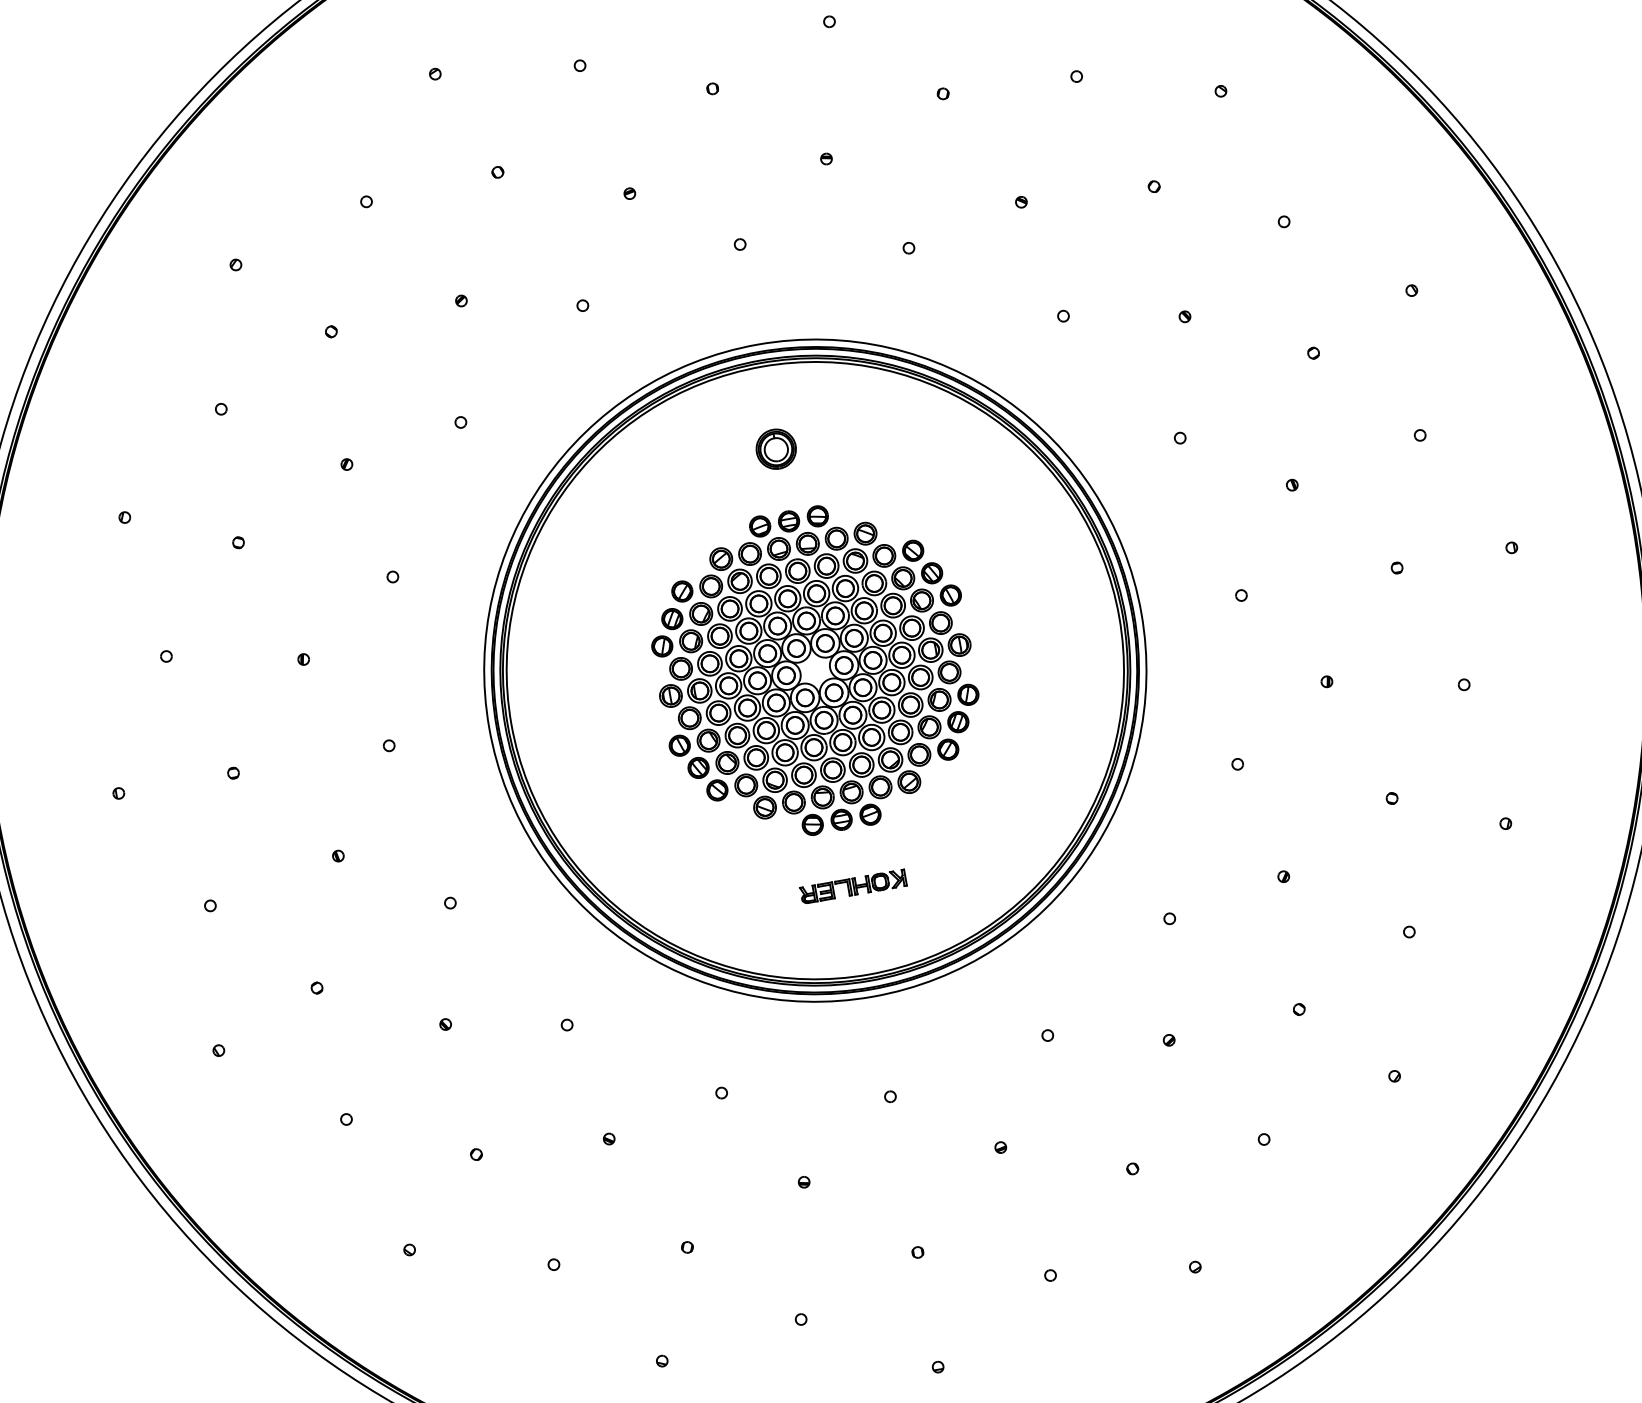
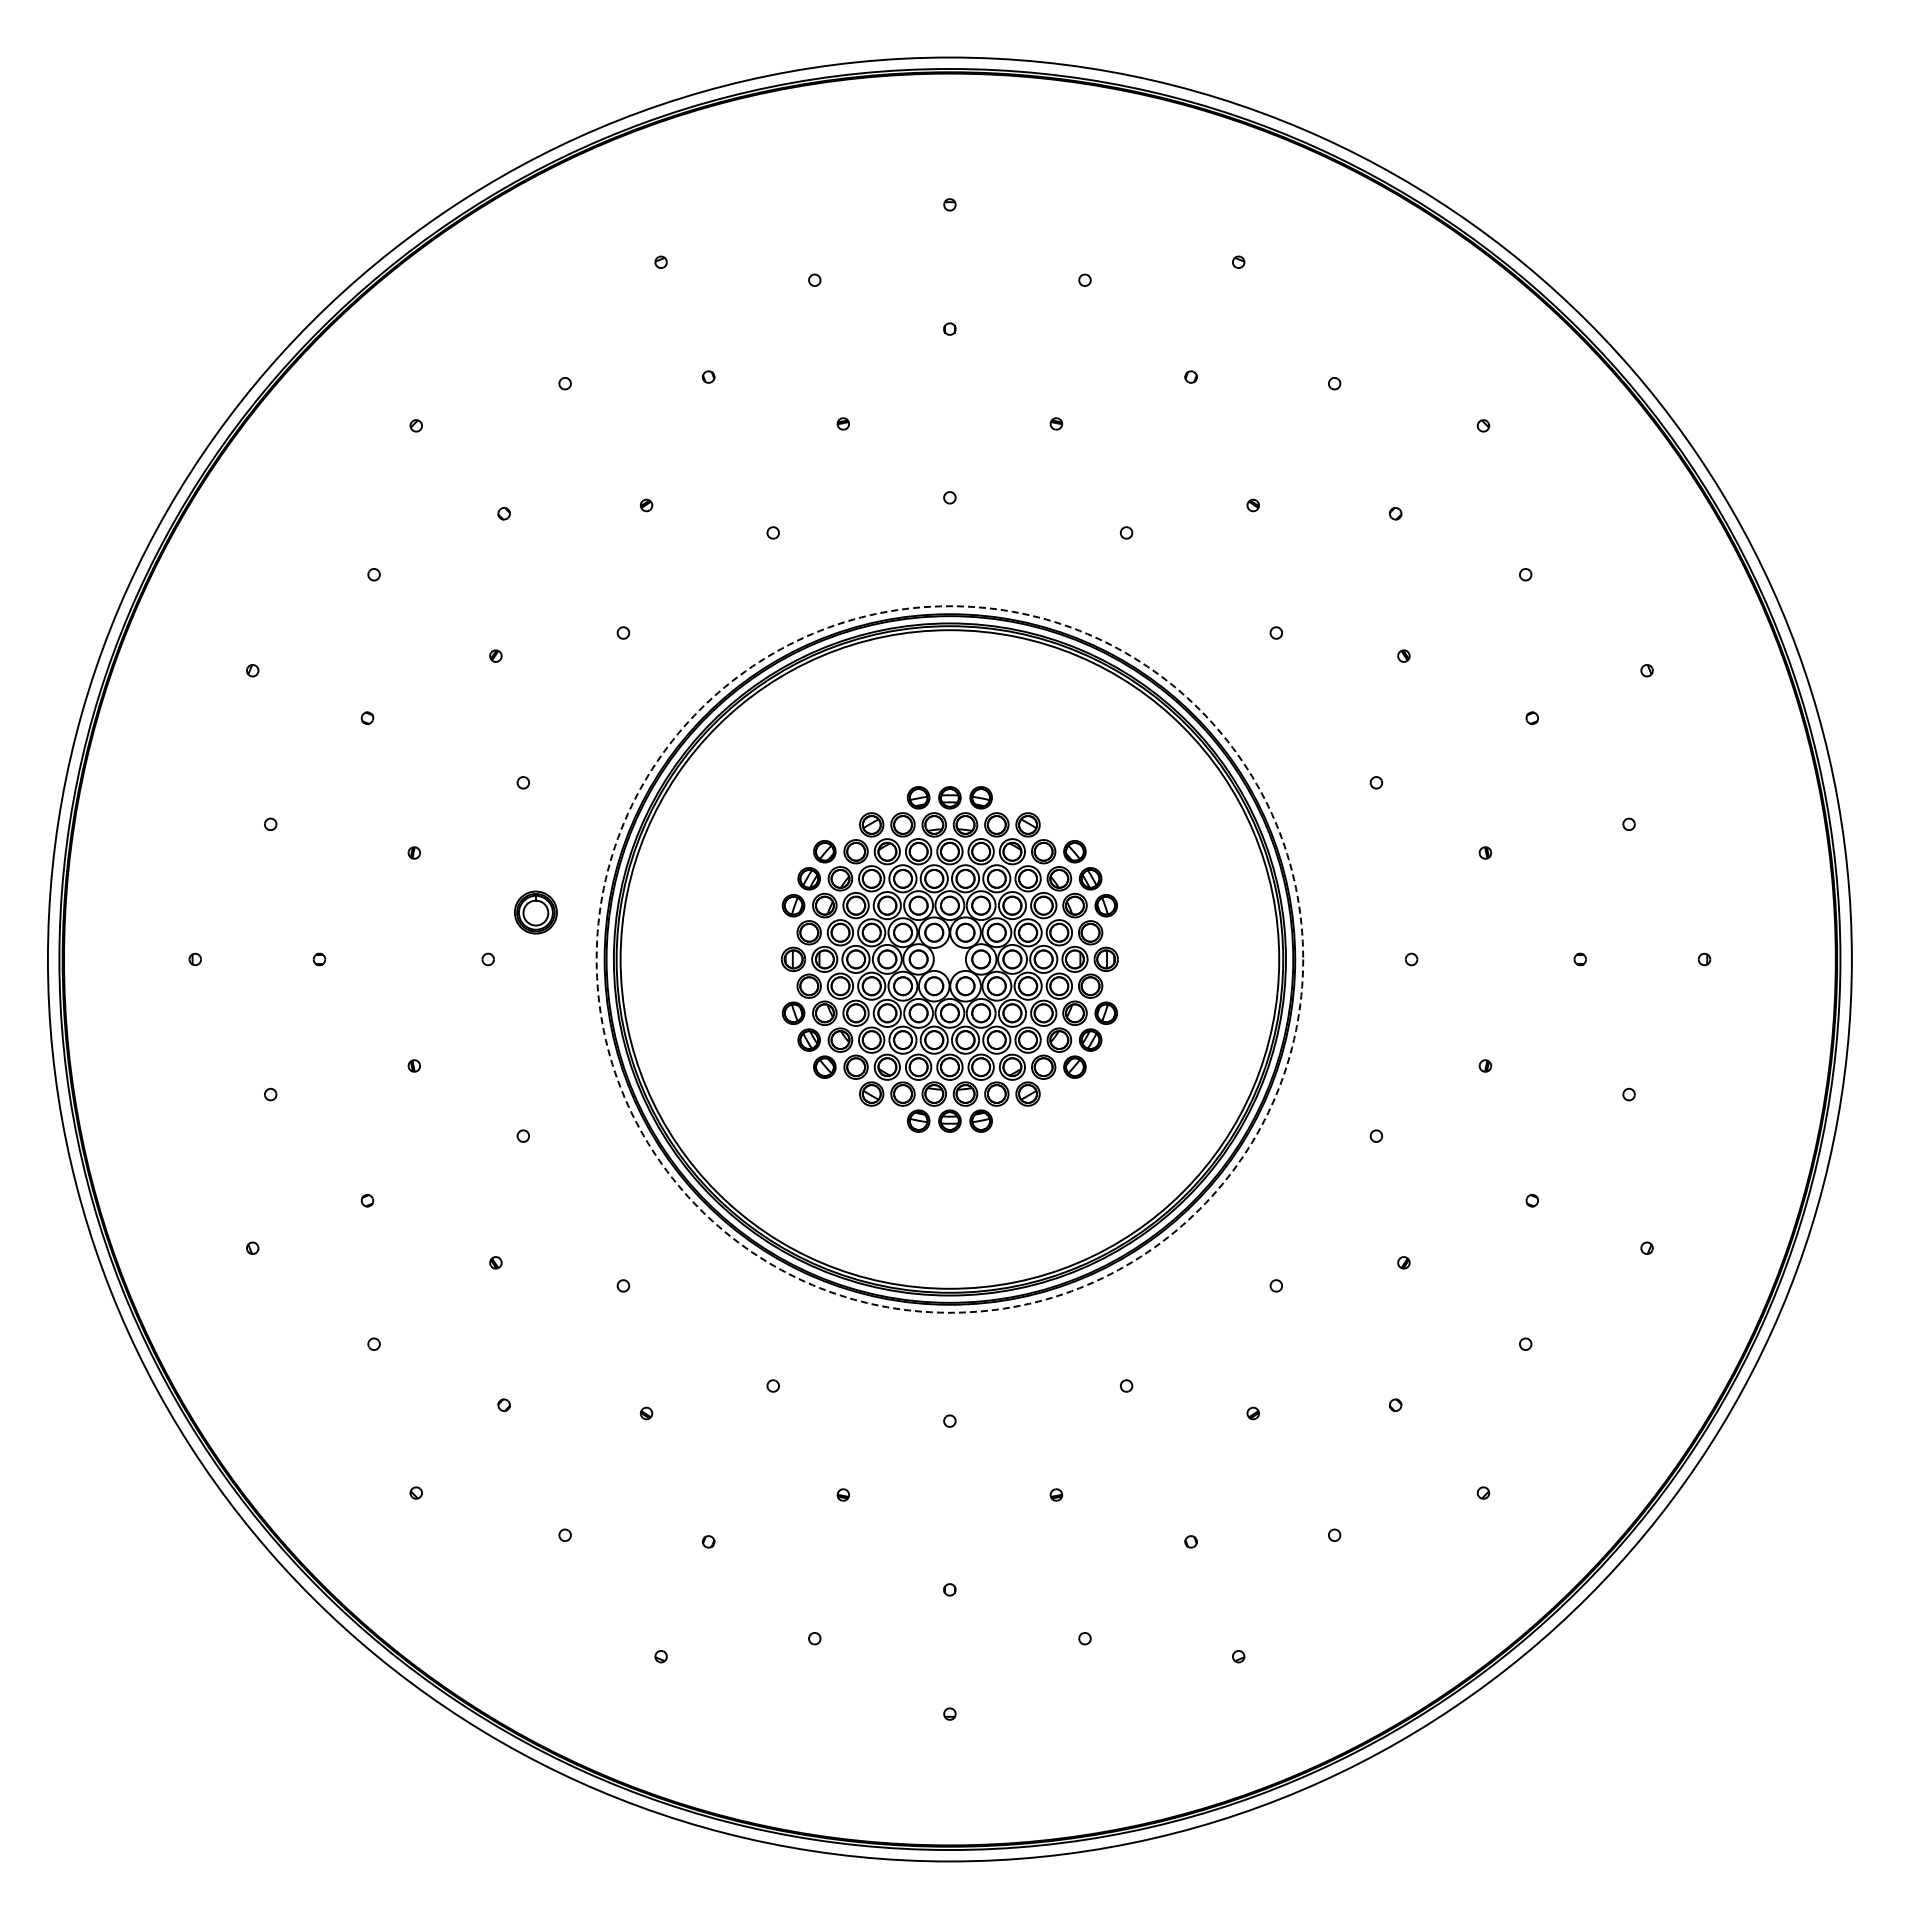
part: (775, 449) -> (535, 912), moved
circle: (814, 670) -> (949, 959), solid -> dashed
part: (853, 886) -> (949, 1193), removed

